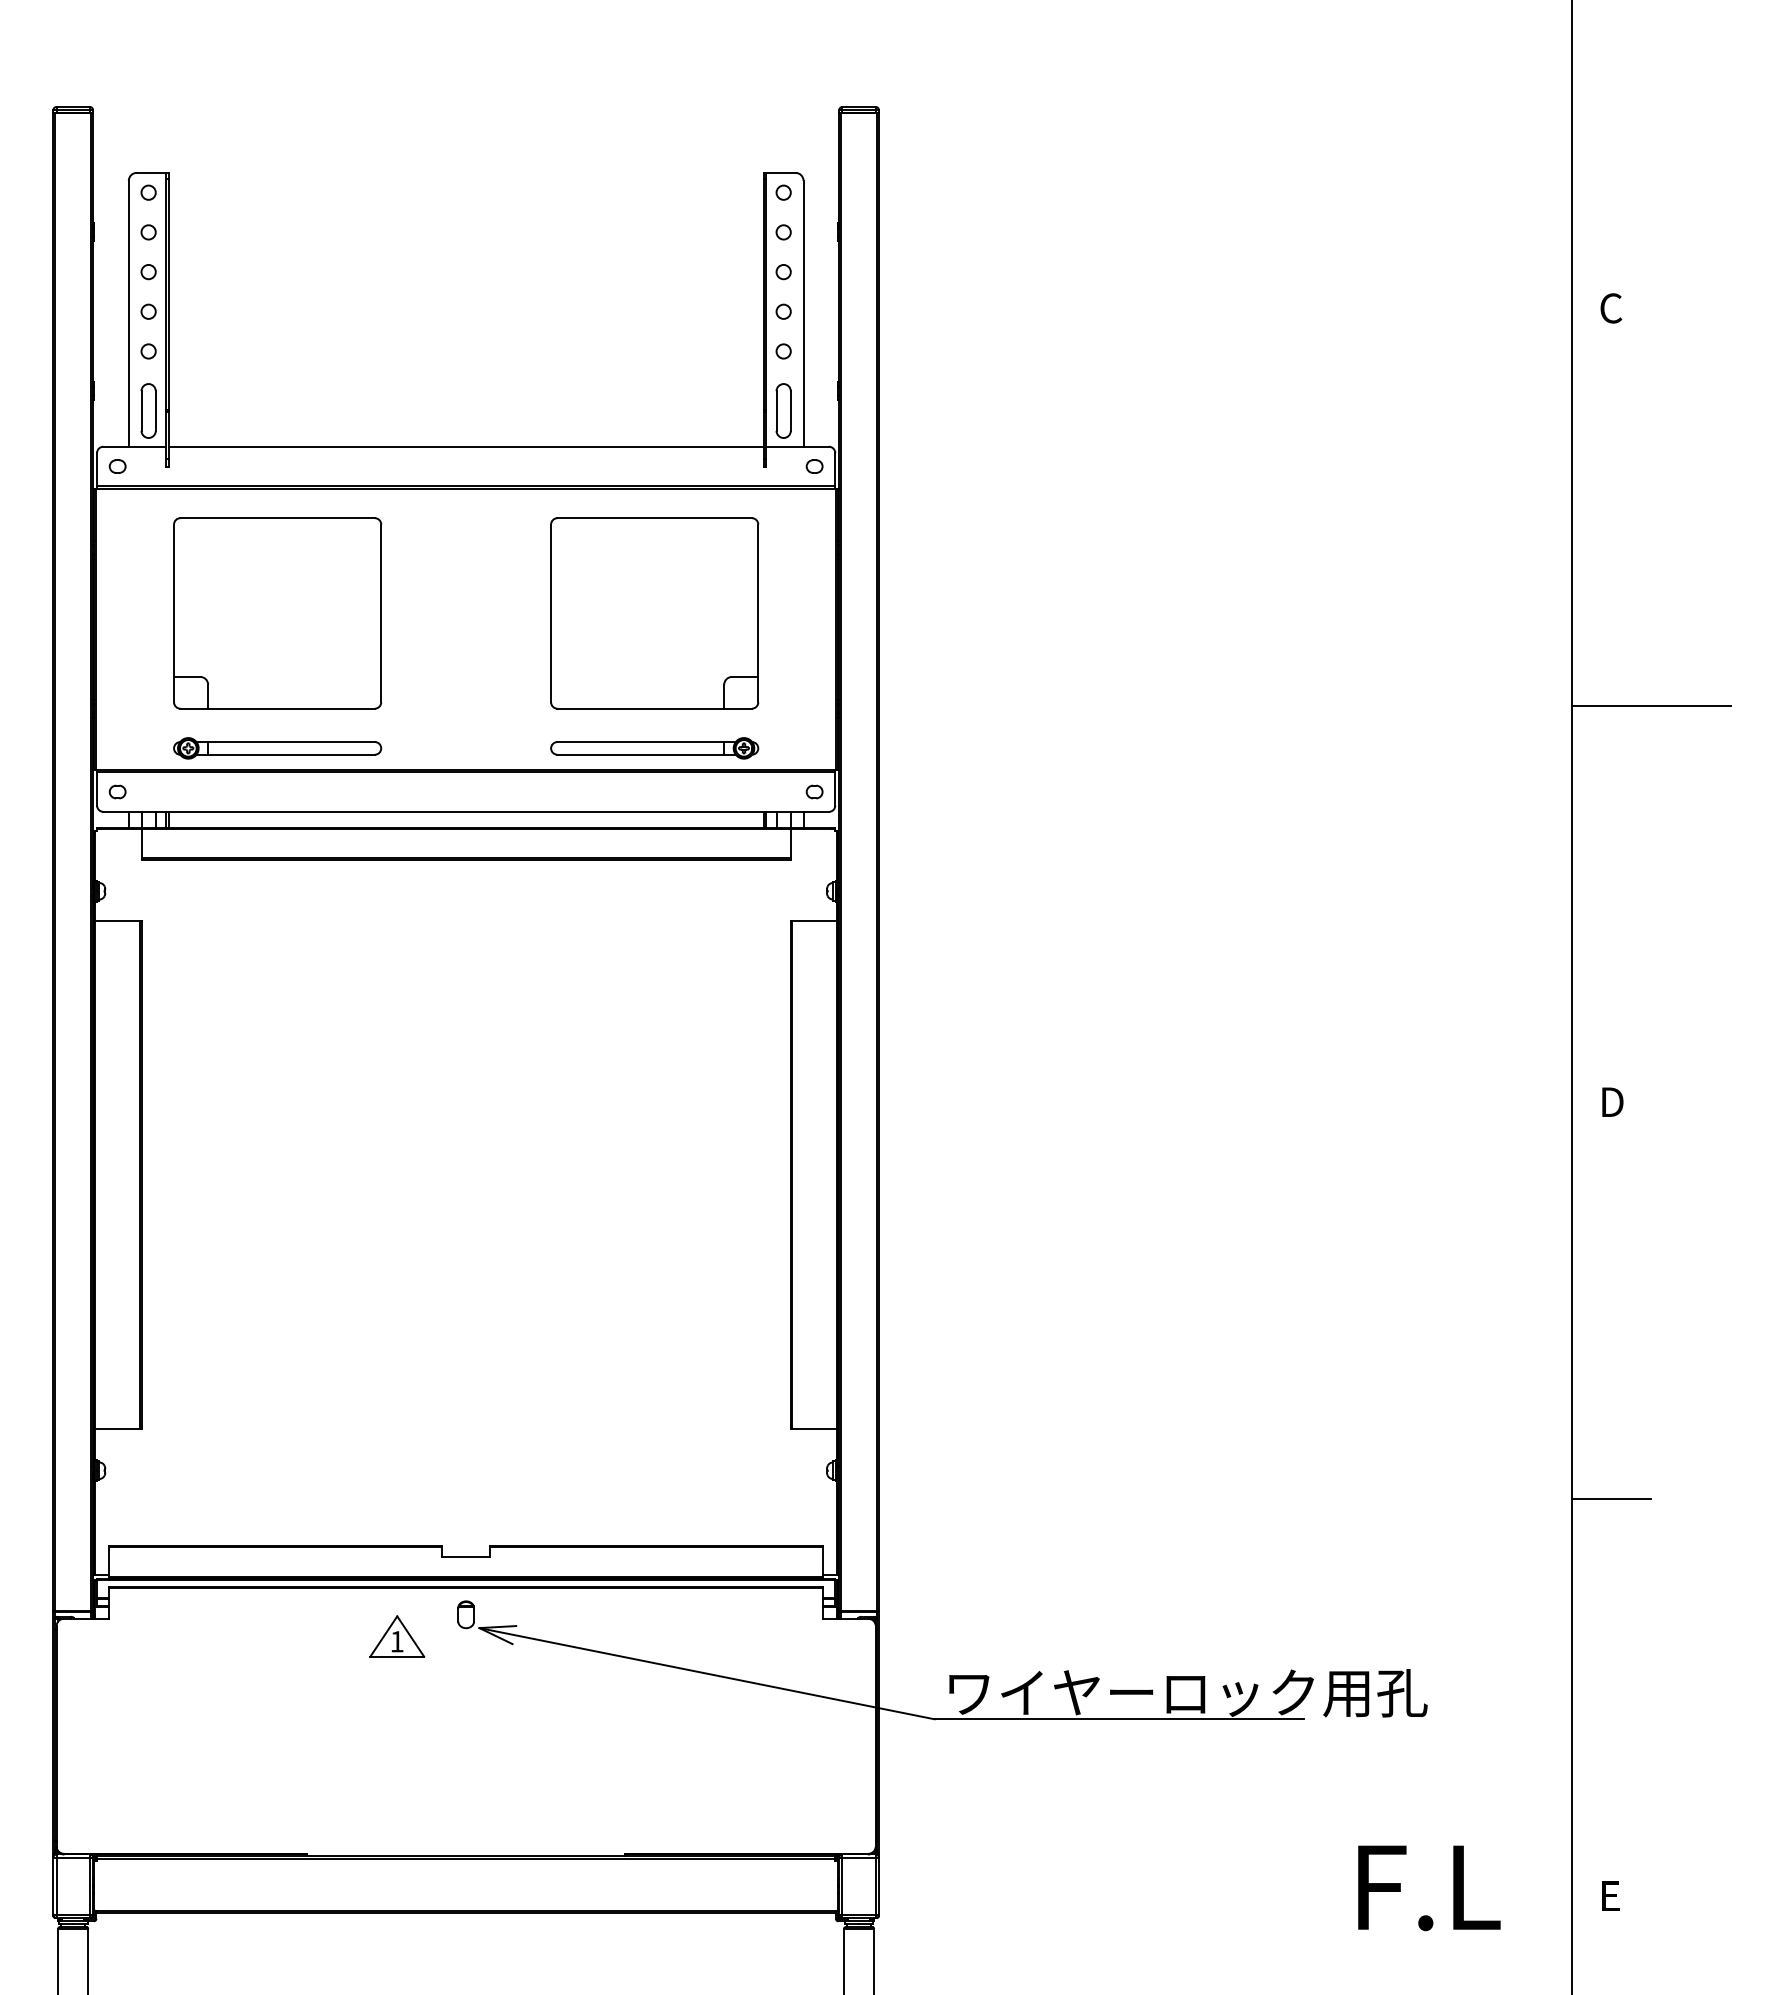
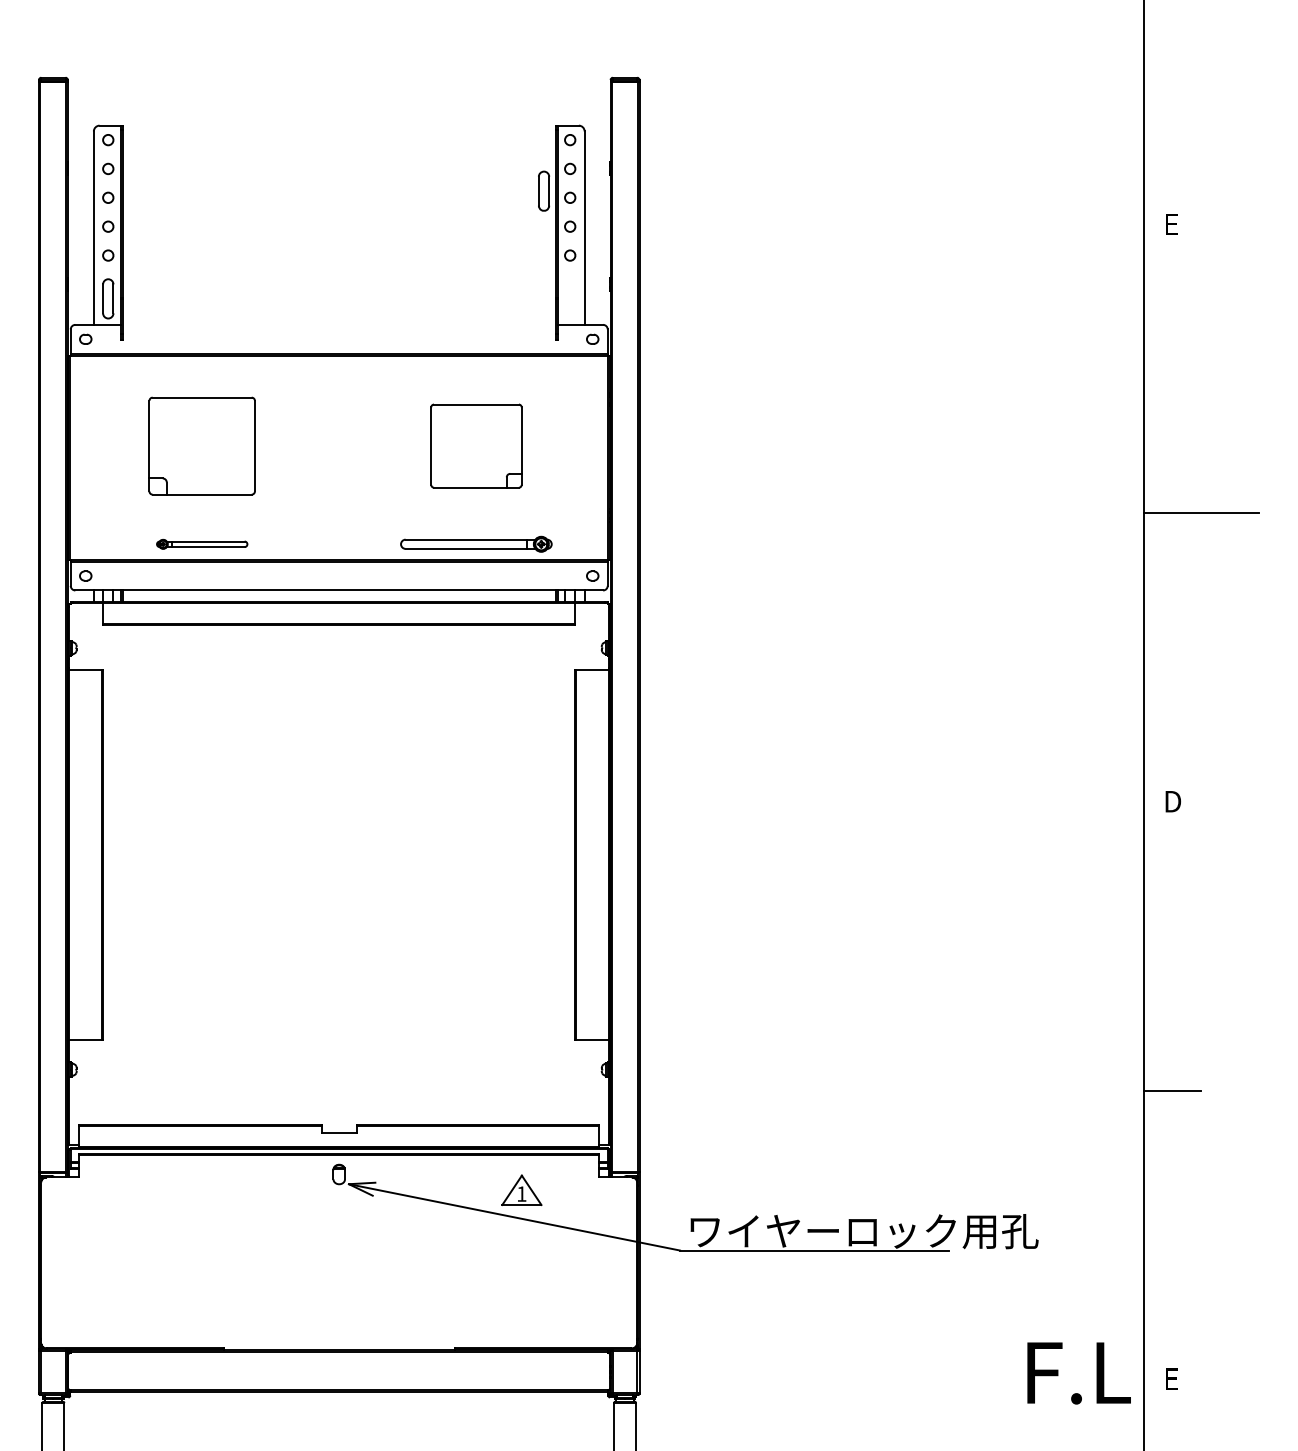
text: (1611, 308) -> (1172, 224), C -> E
part: (783, 410) -> (543, 190), moved
line: (465, 446) -> (338, 324), removed
part: (277, 613) -> (202, 446), size x0.7
part: (654, 613) -> (476, 446), size x0.6
part: (277, 748) -> (202, 544), size x0.6
part: (397, 1636) -> (522, 1190), moved
text: (1429, 1888) -> (1079, 1373), moved

